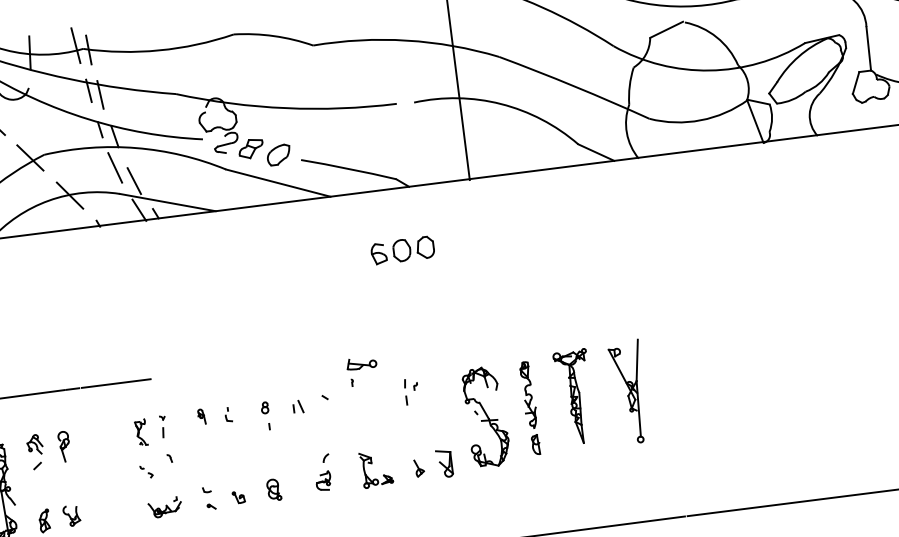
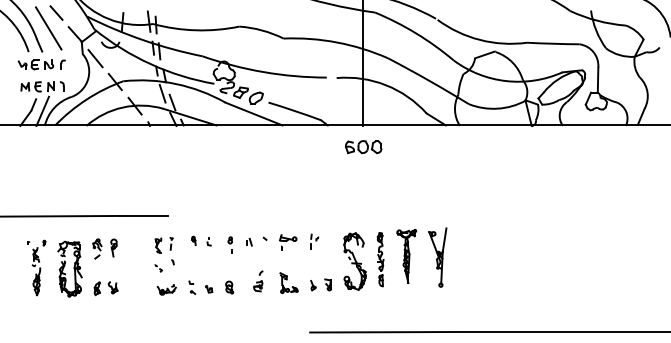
part: (402, 251) -> (363, 147), moved
part: (362, 370) -> (288, 242), moved
part: (443, 463) -> (327, 284), size x0.71

